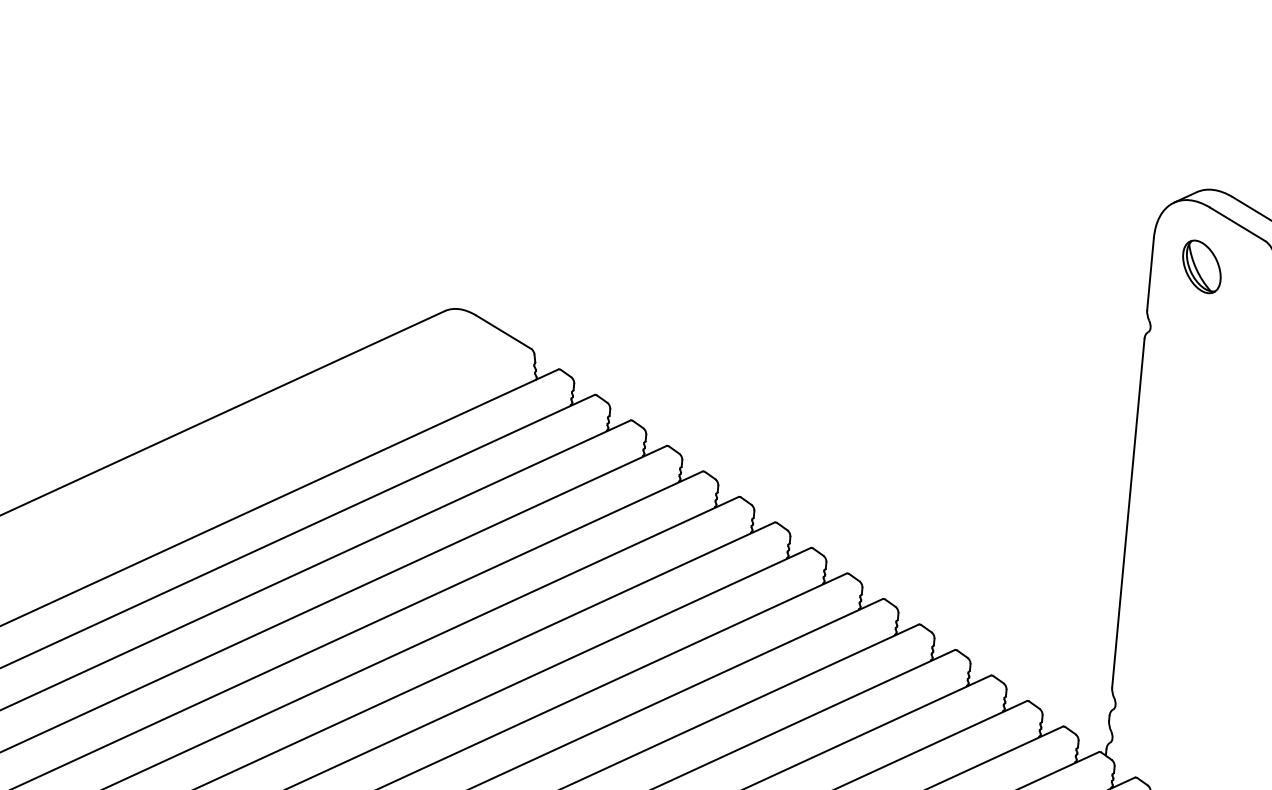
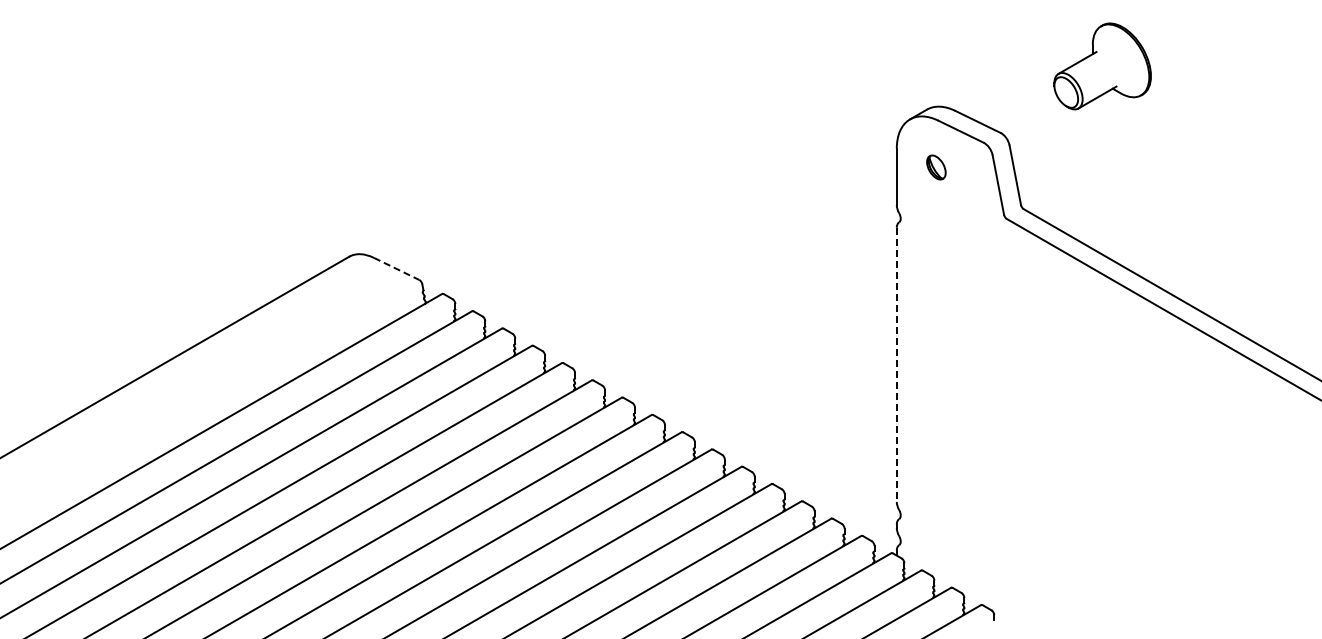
part: (1202, 266) -> (936, 167), size x0.6
line: (504, 333) -> (397, 269), solid -> dashed
line: (1127, 513) -> (896, 365), solid -> dashed

